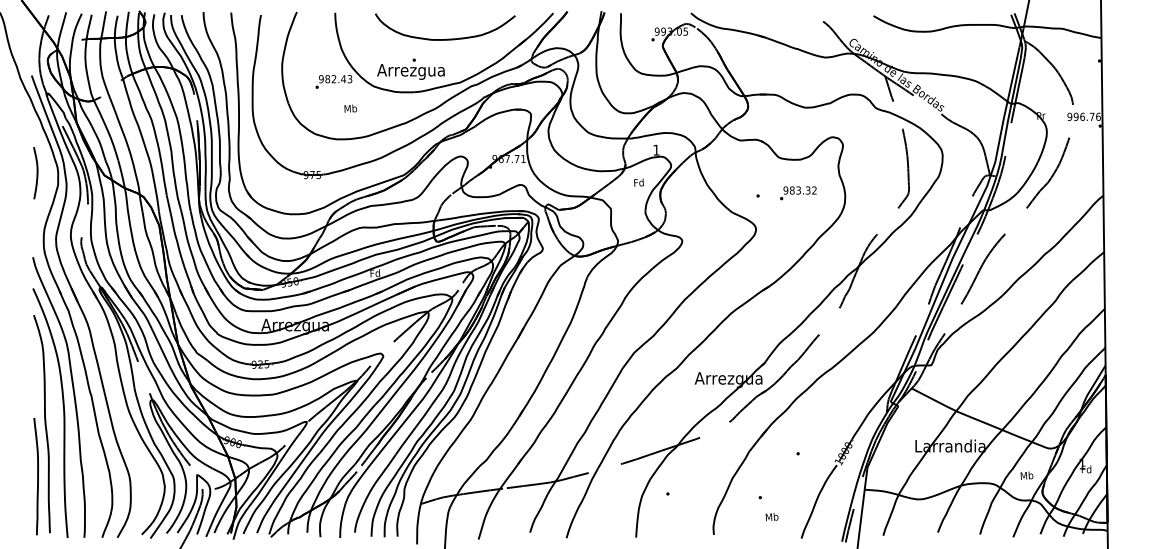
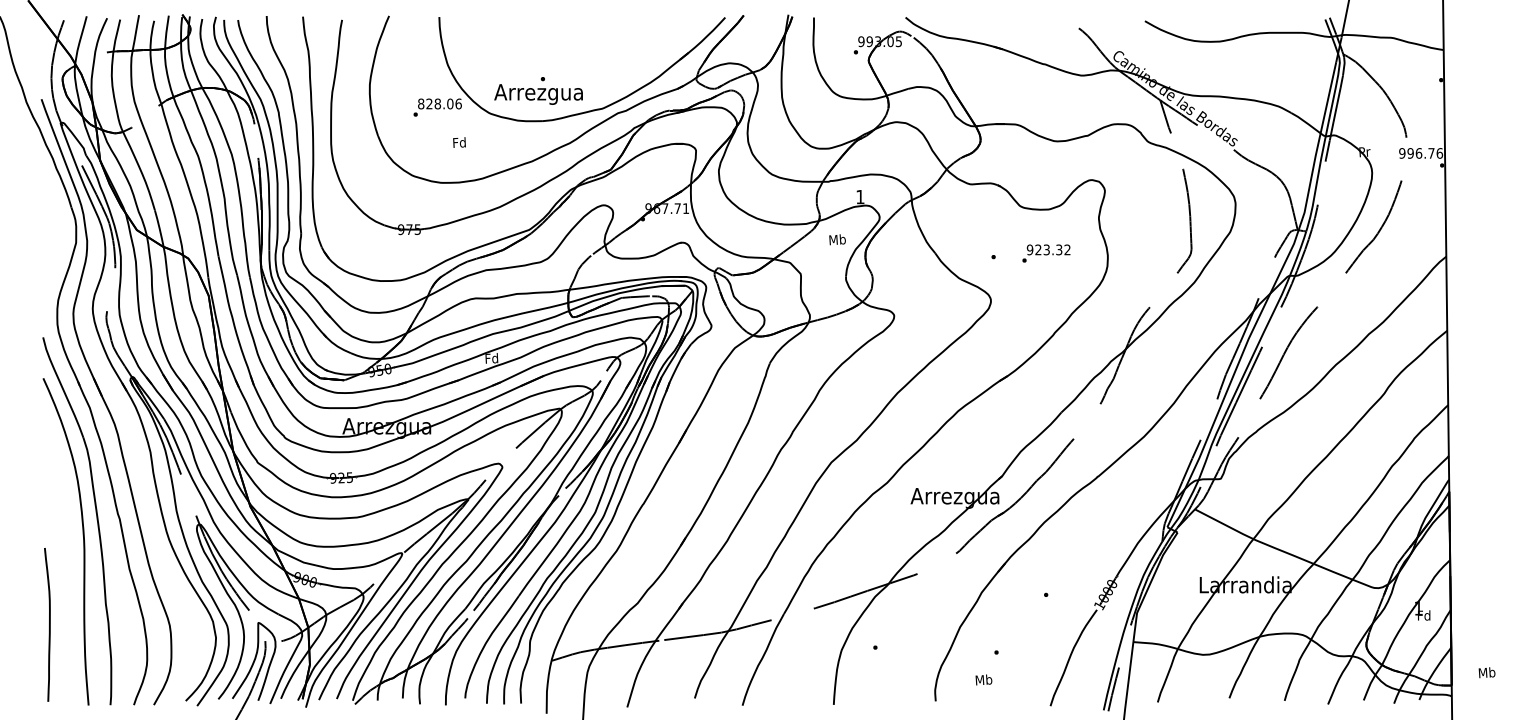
curve: (445, 39) -> (583, 51), removed
text: (335, 78) -> (439, 103), 982.43 -> 828.06
text: (350, 108) -> (459, 142), Mb -> Fd
curve: (37, 173) -> (48, 227), removed
text: (638, 182) -> (837, 239), Fd -> Mb
text: (792, 190) -> (1038, 249), 983.32 -> 923.32
curve: (44, 424) -> (58, 556), removed
text: (1026, 475) -> (1486, 672), moved
text: (771, 516) -> (983, 679), moved

